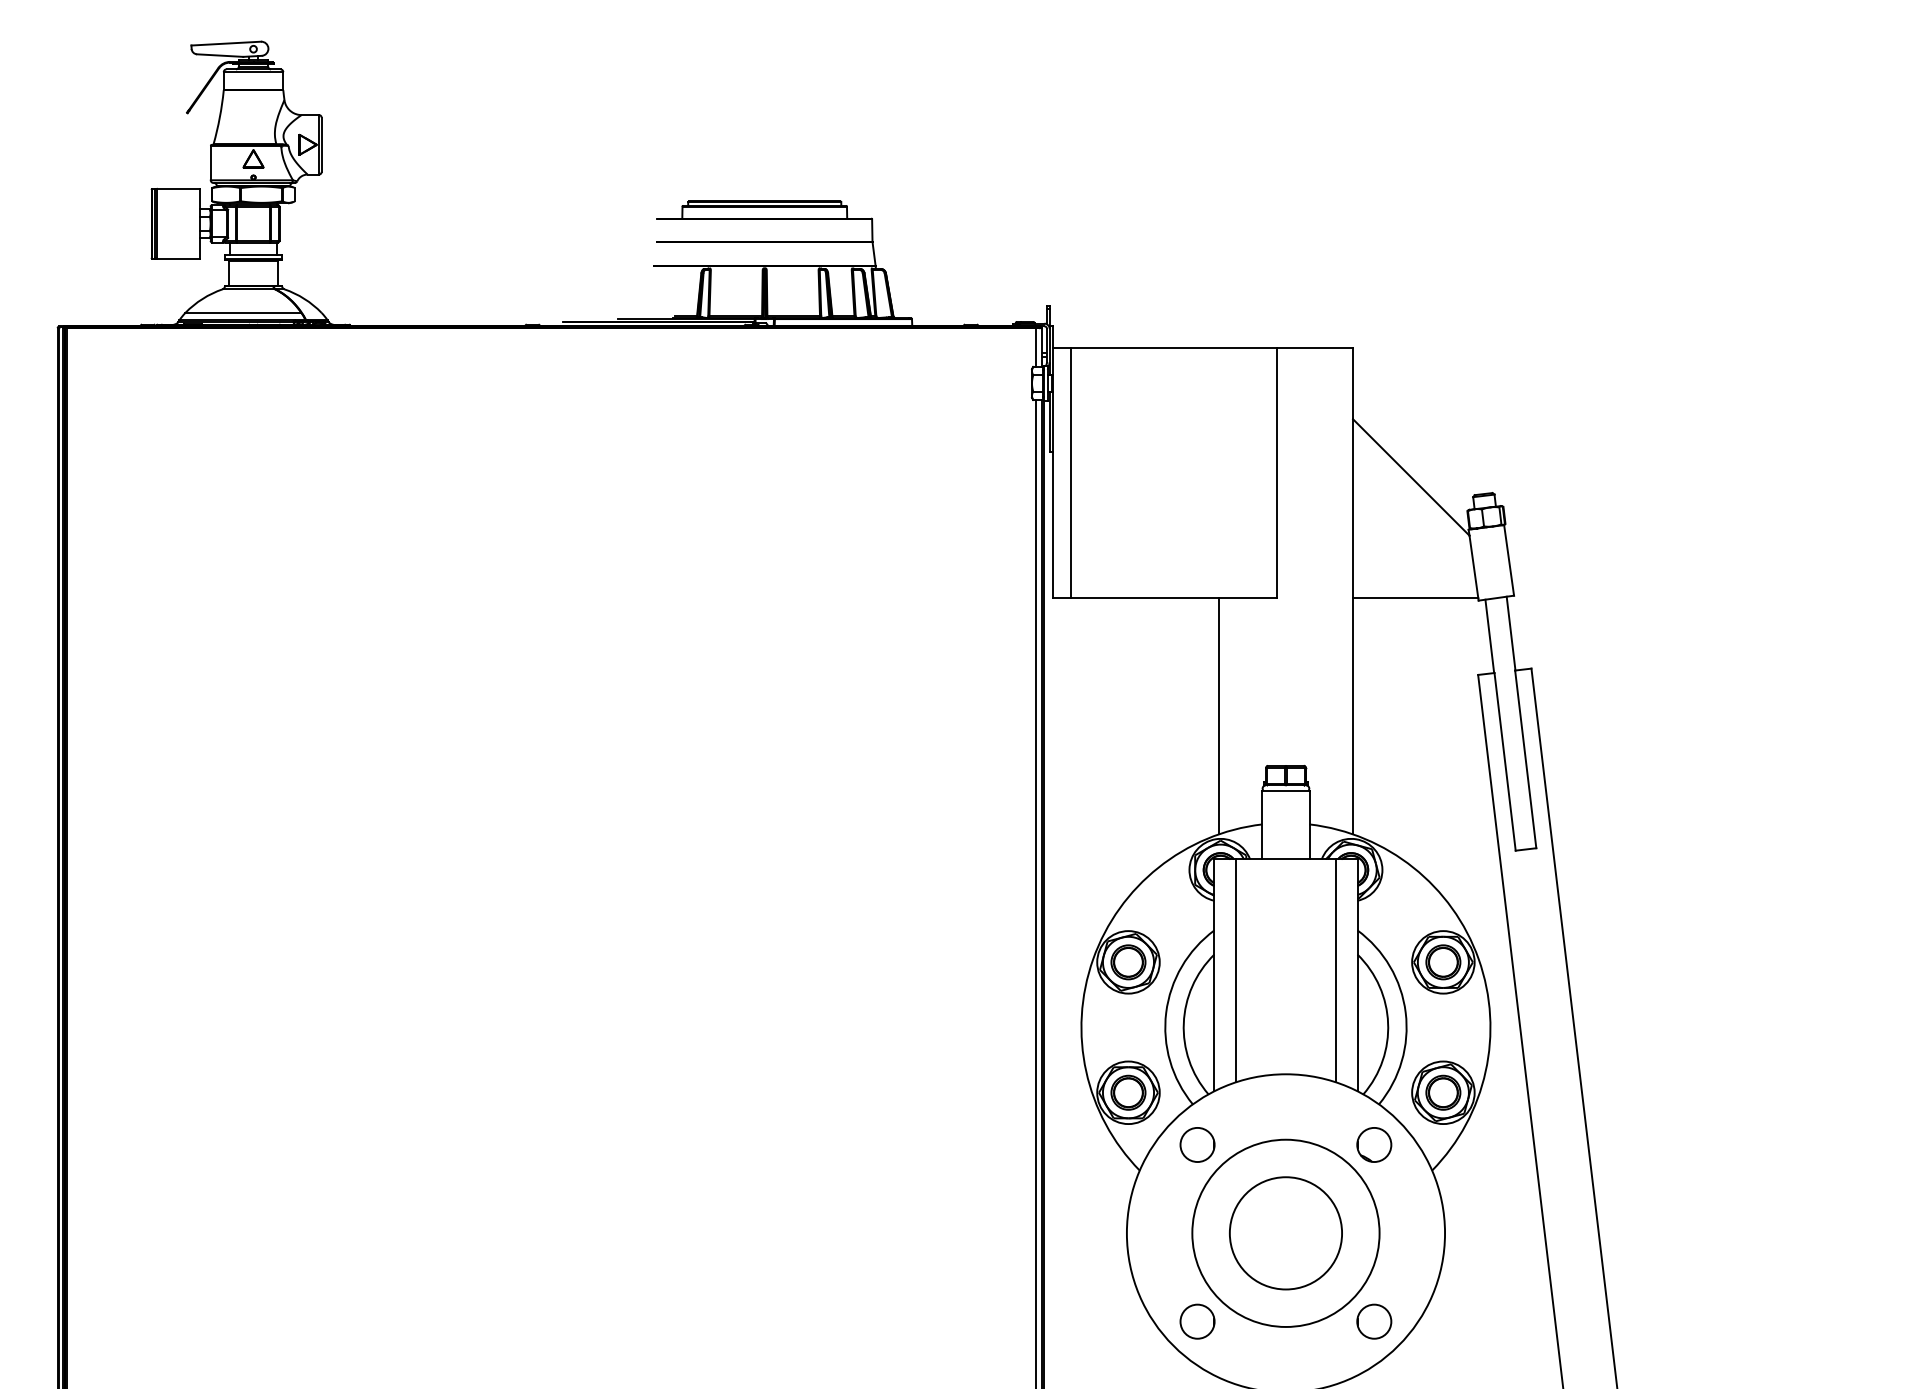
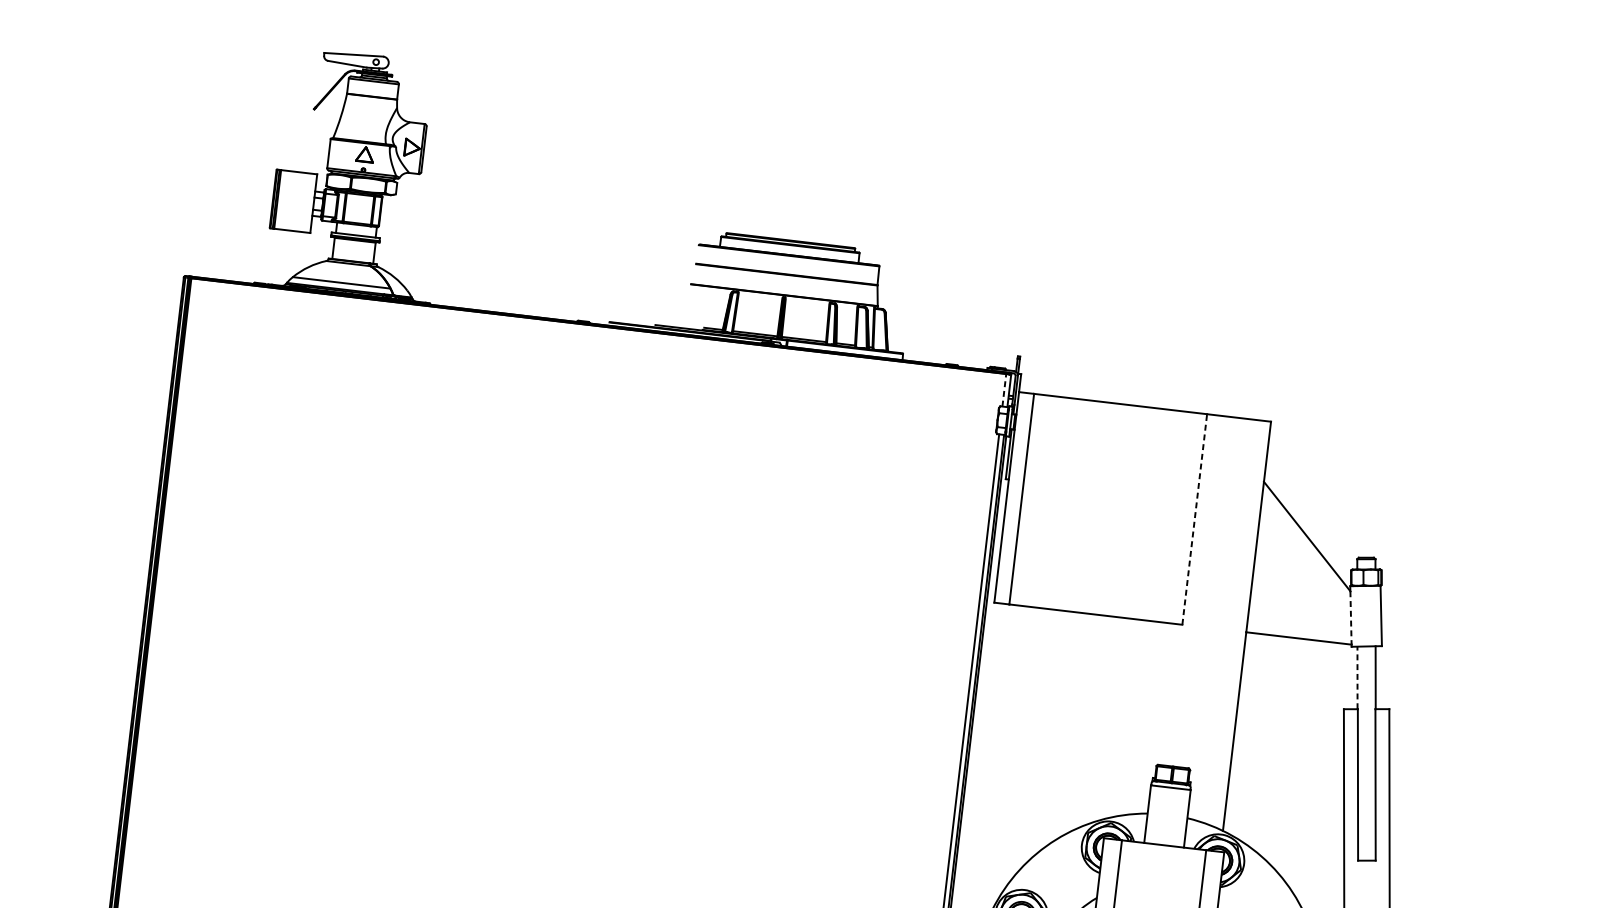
line: (1035, 347) -> (1004, 390), solid -> dashed
line: (1277, 472) -> (1195, 519), solid -> dashed
line: (1473, 566) -> (1350, 617), solid -> dashed
line: (1489, 636) -> (1357, 678), solid -> dashed
line: (1218, 716) -> (1121, 718), removed

